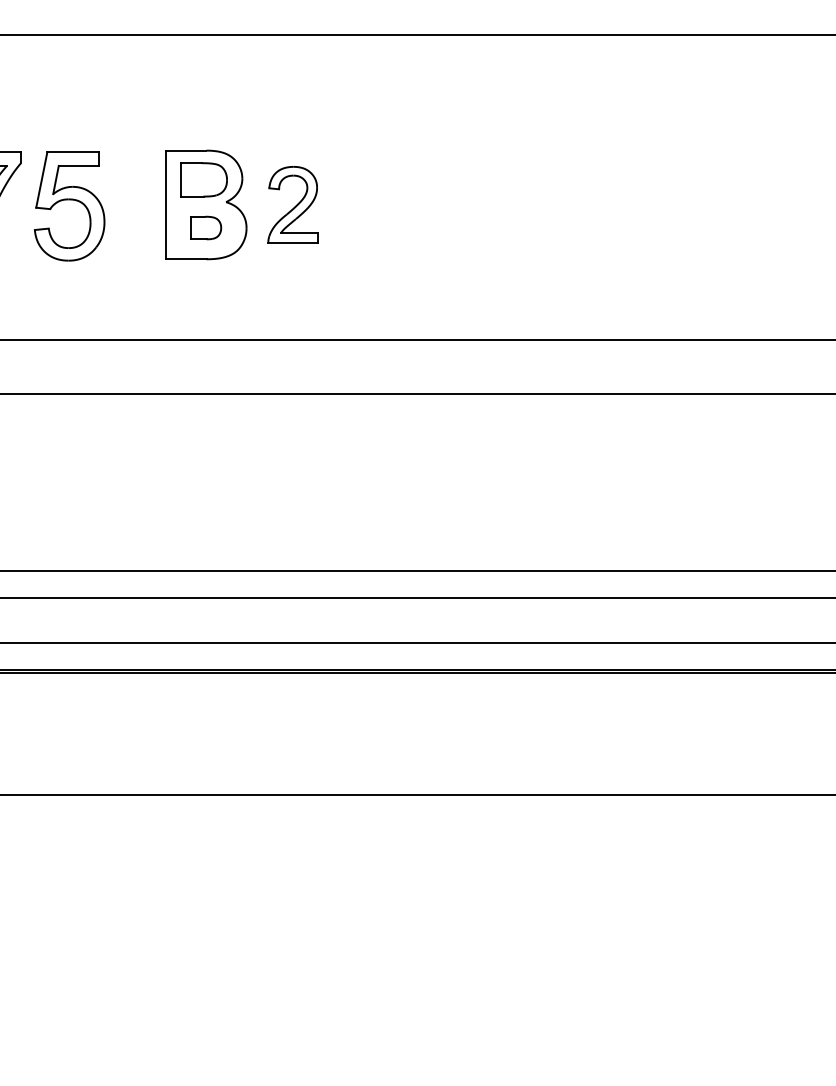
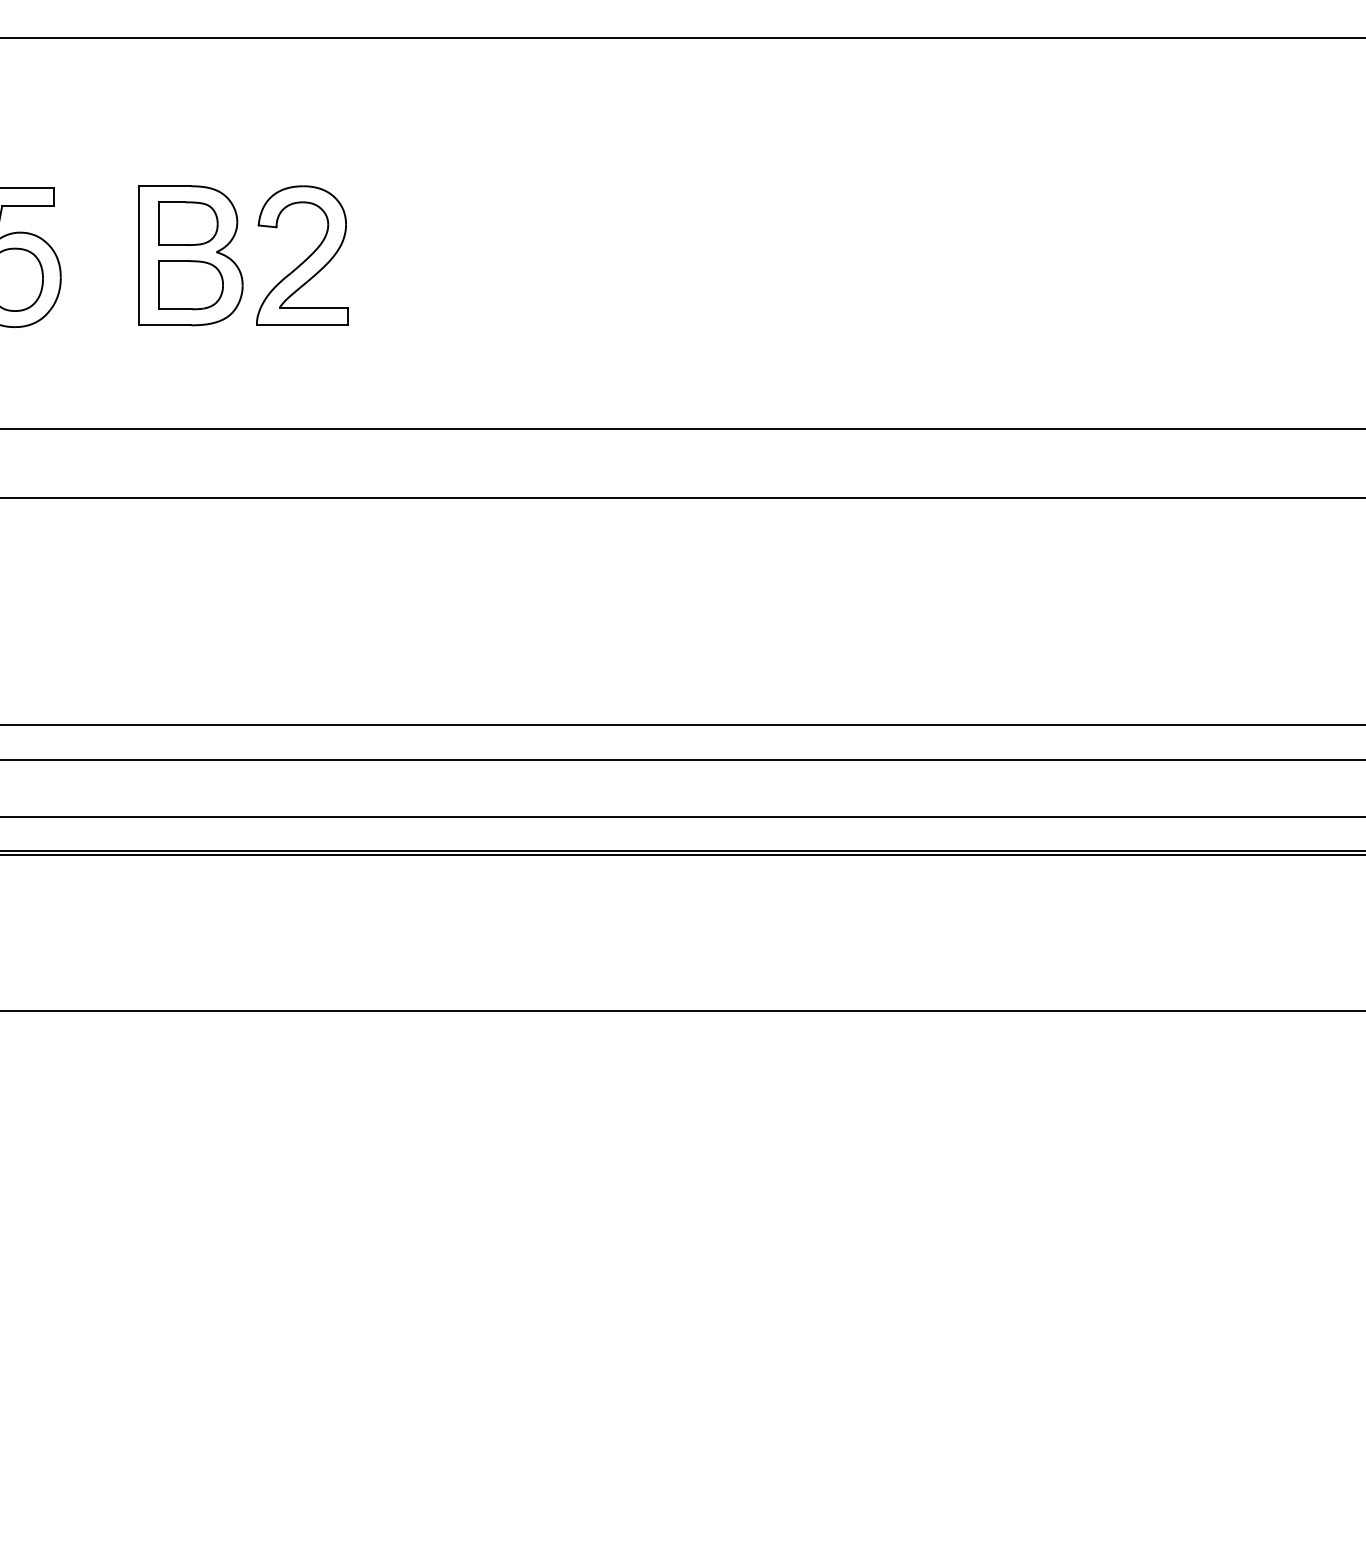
part: (293, 204) -> (302, 255), size x1.43
part: (205, 228) -> (190, 285), size x1.67

